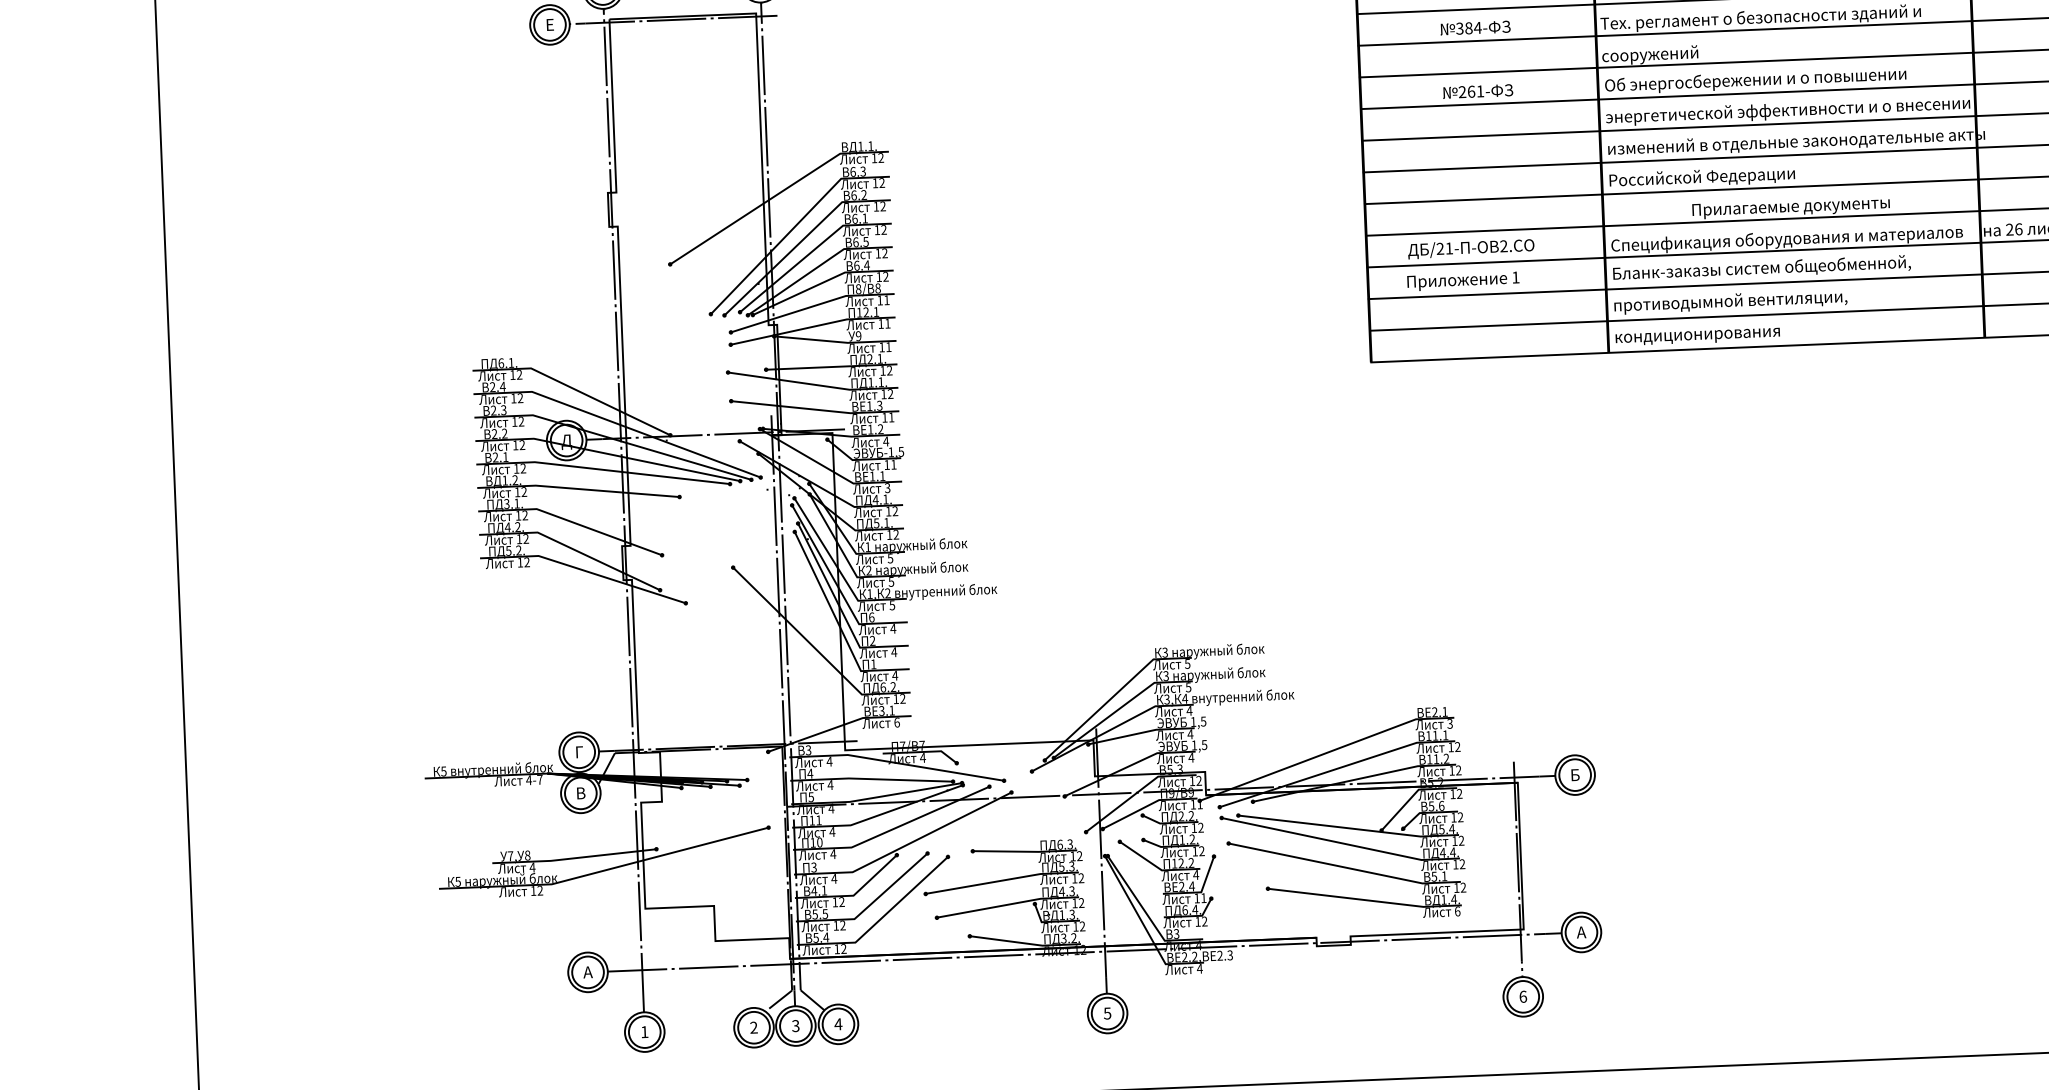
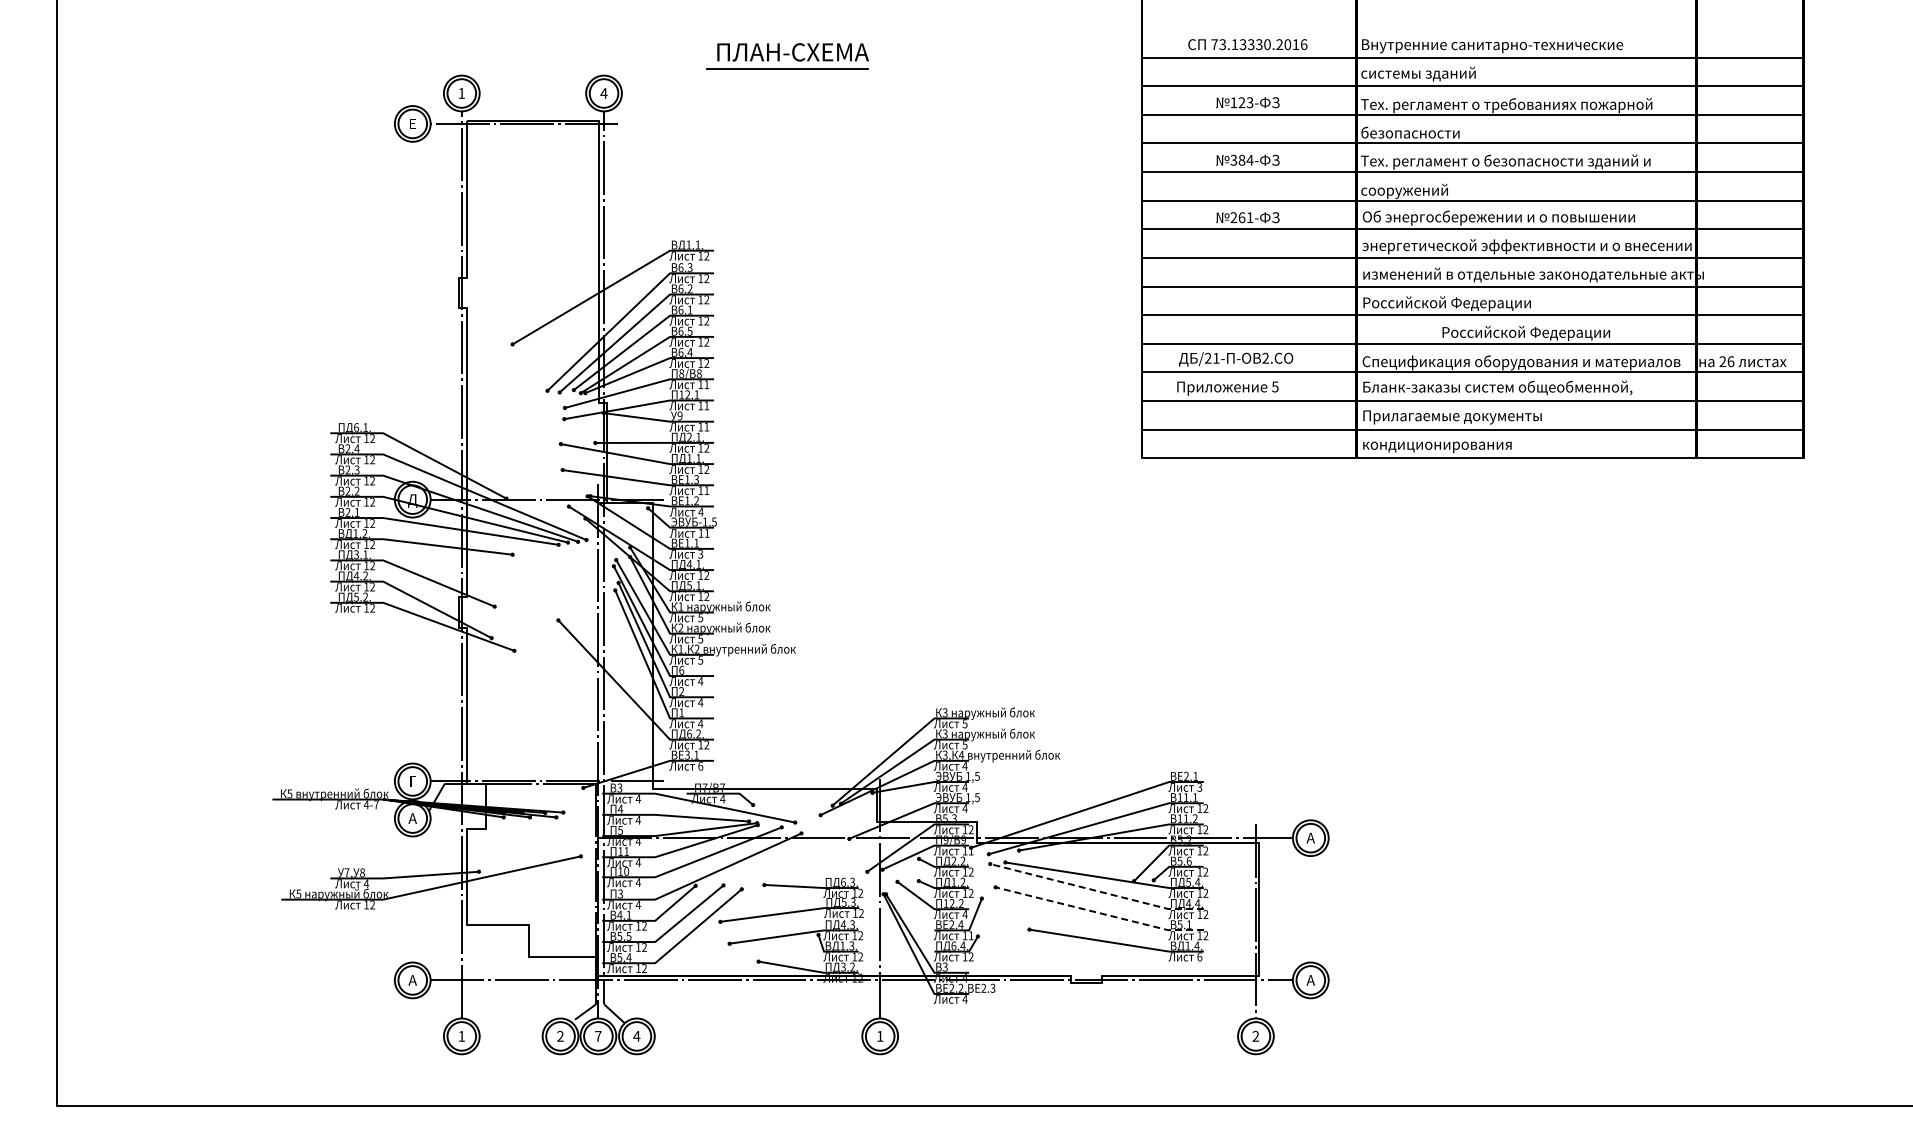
text: (1791, 207) -> (1526, 333), Прилагаемые документы -> Российской Федерации
text: (1516, 277) -> (1275, 386), 1 -> 5
text: (1730, 301) -> (1468, 416), противодымной вентиляции, -> Прилагаемые документы
text: (1574, 774) -> (1310, 837), Б -> А
text: (580, 793) -> (412, 818), В -> А
line: (1340, 842) -> (1096, 890), solid -> dashed
line: (1344, 867) -> (1099, 913), solid -> dashed
text: (1522, 995) -> (1255, 1035), 6 -> 2
text: (1106, 1013) -> (879, 1036), 5 -> 1
text: (795, 1025) -> (598, 1035), 3 -> 7

